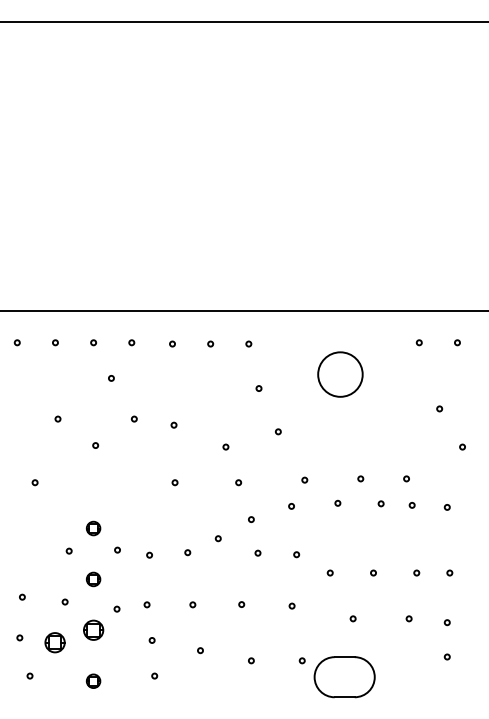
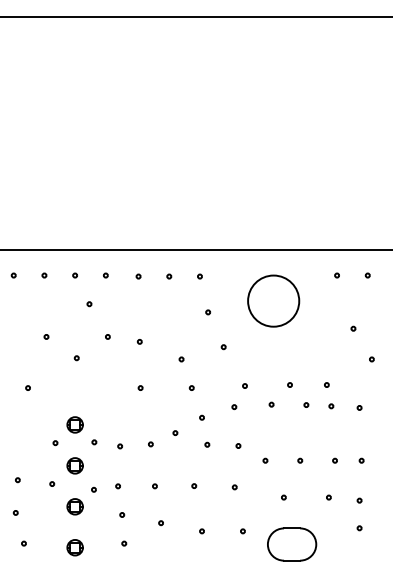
circle: (340, 373) -> (273, 300), size x1.43
circle: (92, 527) -> (74, 424), size x1.43
part: (92, 578) -> (74, 465), size x1.43
part: (54, 642) -> (43, 516), removed
part: (345, 677) -> (292, 544), moved
part: (92, 680) -> (74, 547), size x1.43

